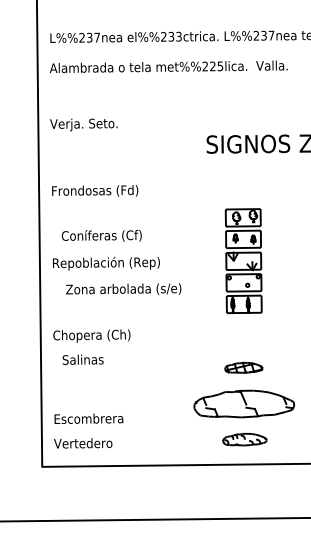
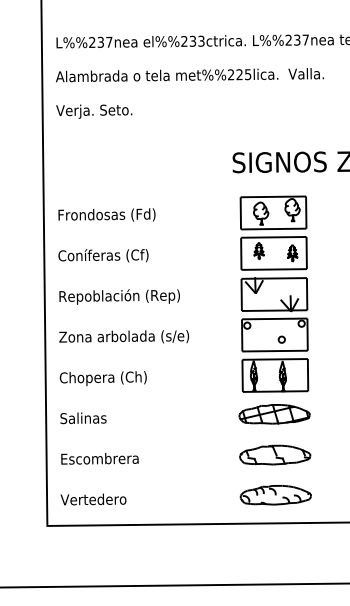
text: (84, 124) -> (94, 111), moved
text: (101, 235) -> (103, 255), moved
part: (243, 260) -> (274, 293), size x1.67
text: (123, 288) -> (124, 336), moved
text: (83, 359) -> (83, 418), moved
part: (243, 367) -> (274, 414), size x1.67
part: (244, 403) -> (275, 454), size x0.62
text: (88, 418) -> (99, 458), moved
part: (244, 439) -> (275, 495), size x1.43

